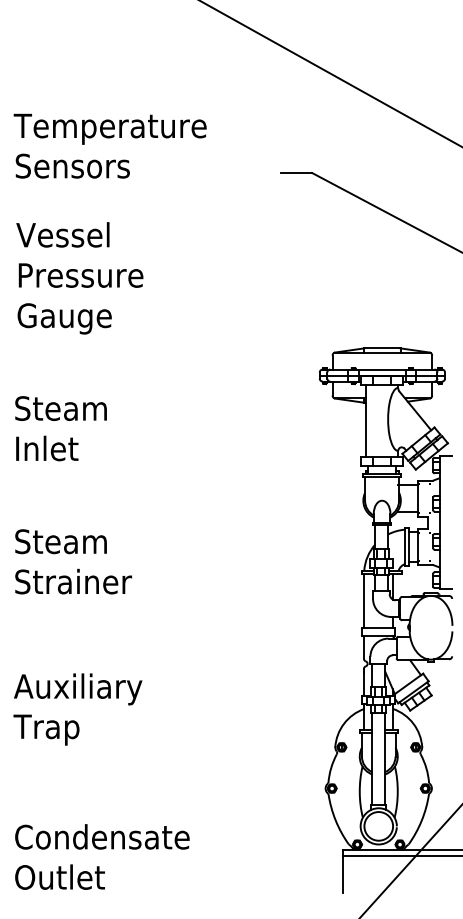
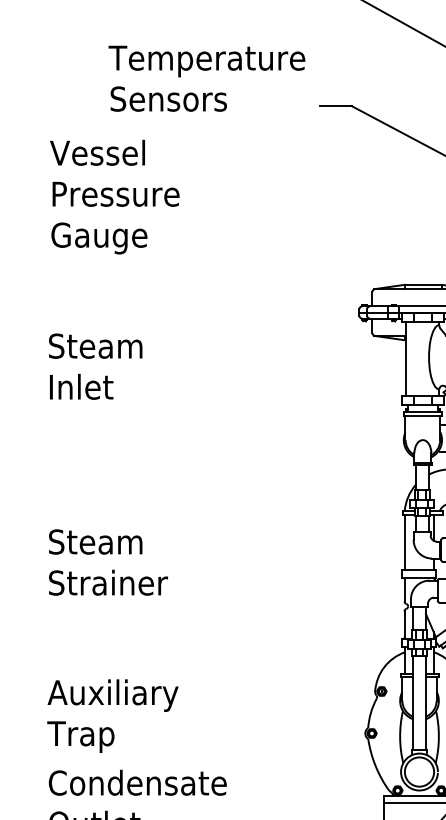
text: (109, 145) -> (206, 78), moved
text: (79, 278) -> (114, 197), moved
text: (73, 561) -> (108, 562), moved
text: (77, 709) -> (112, 716), moved

